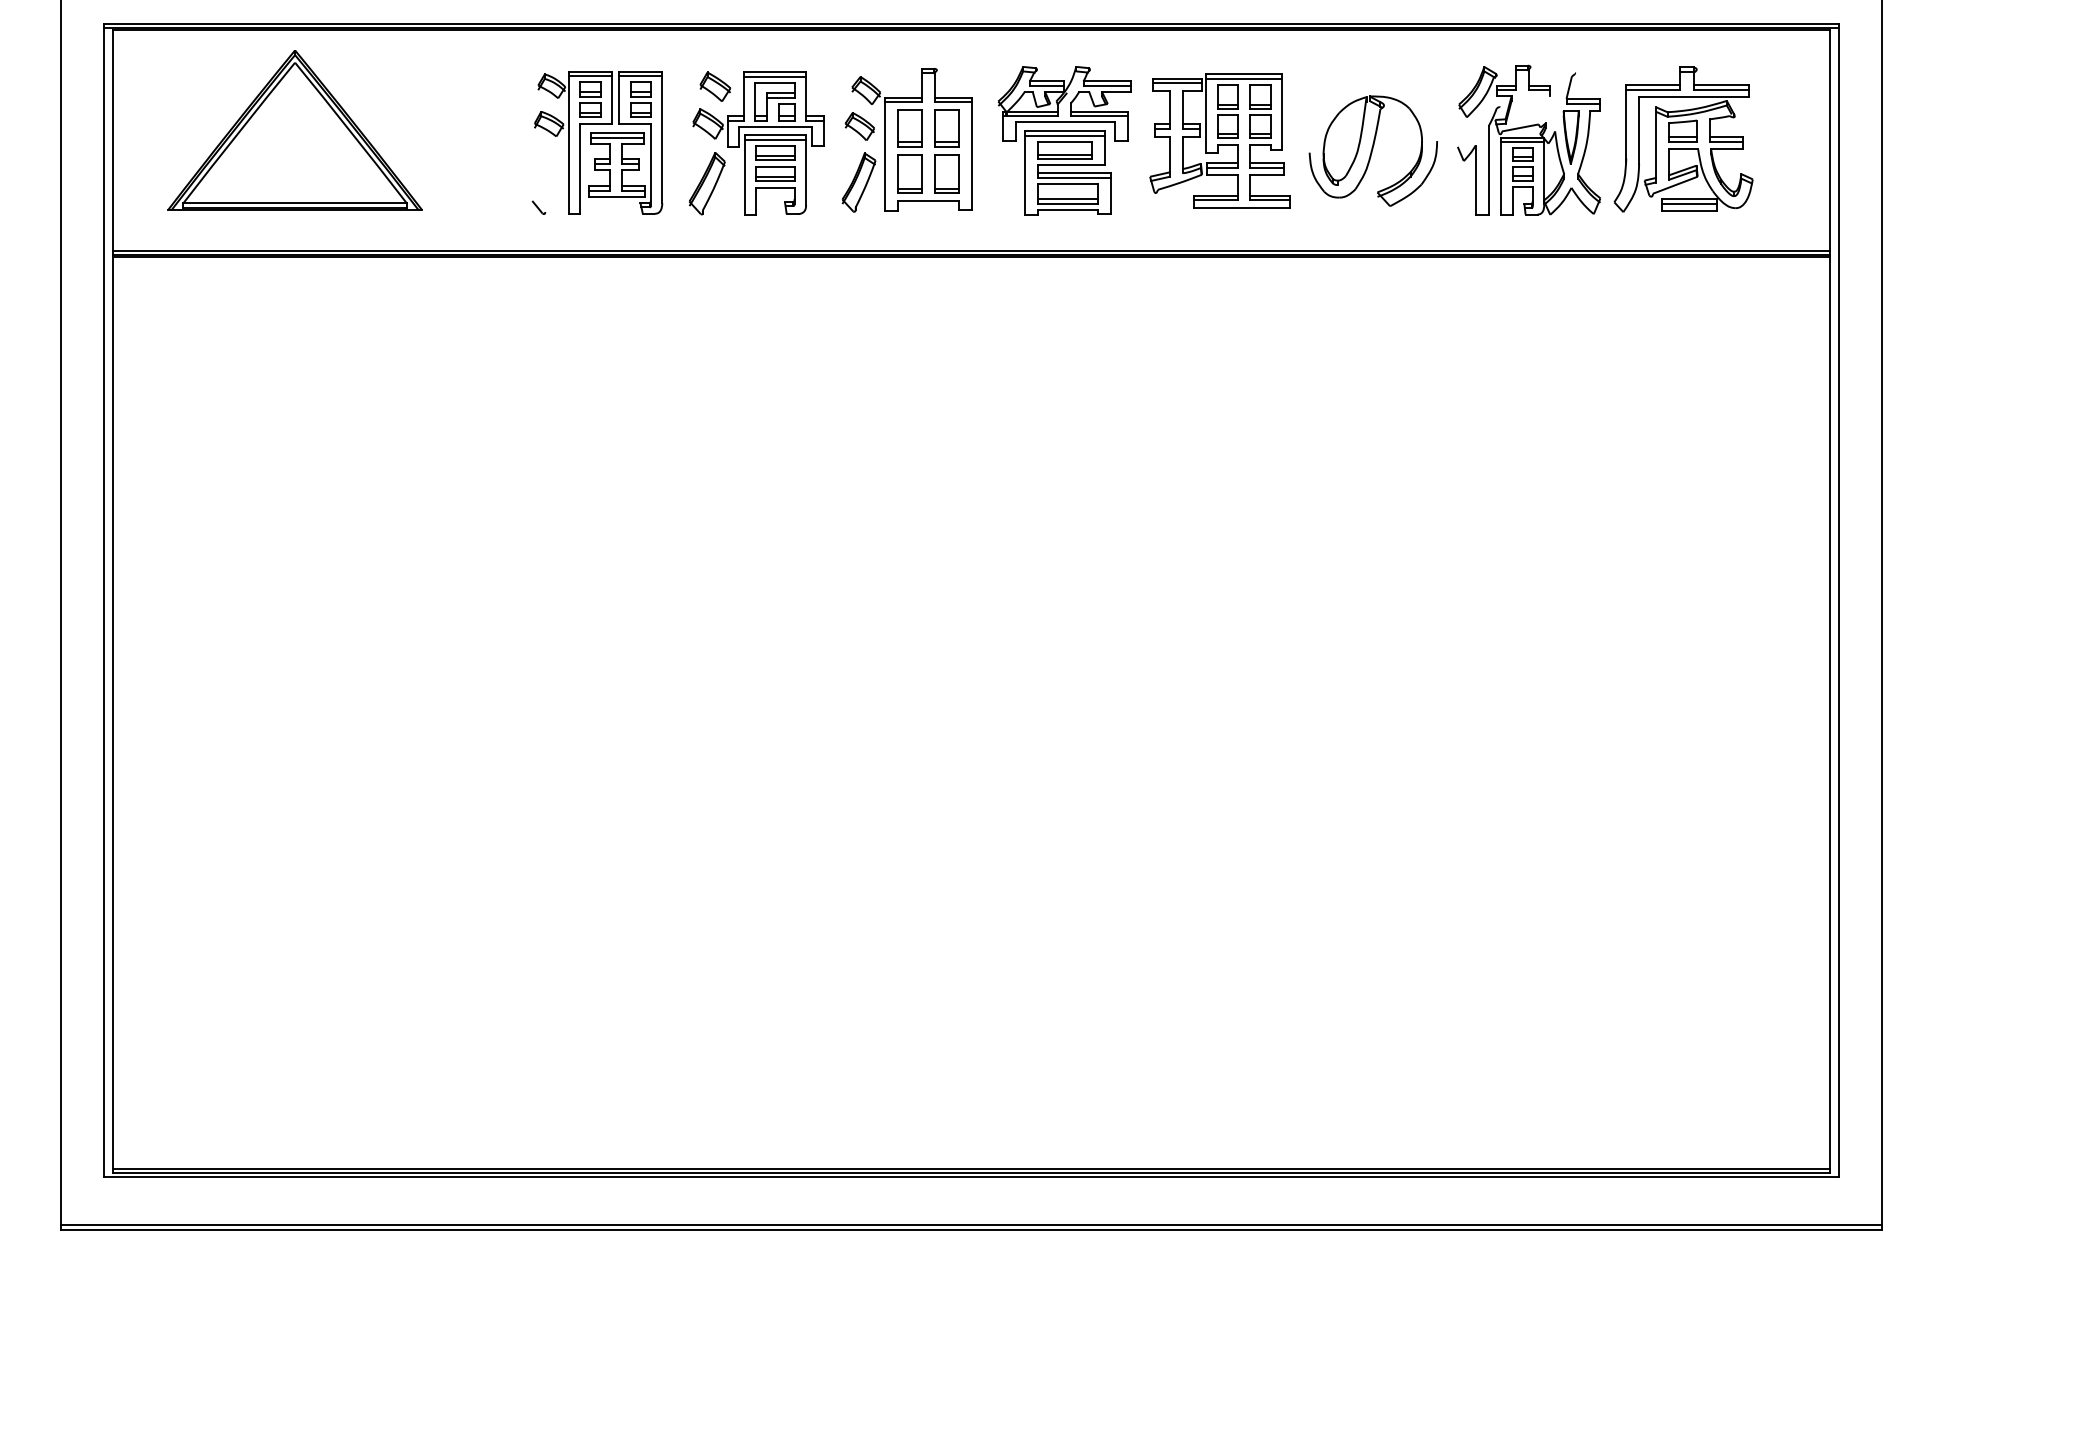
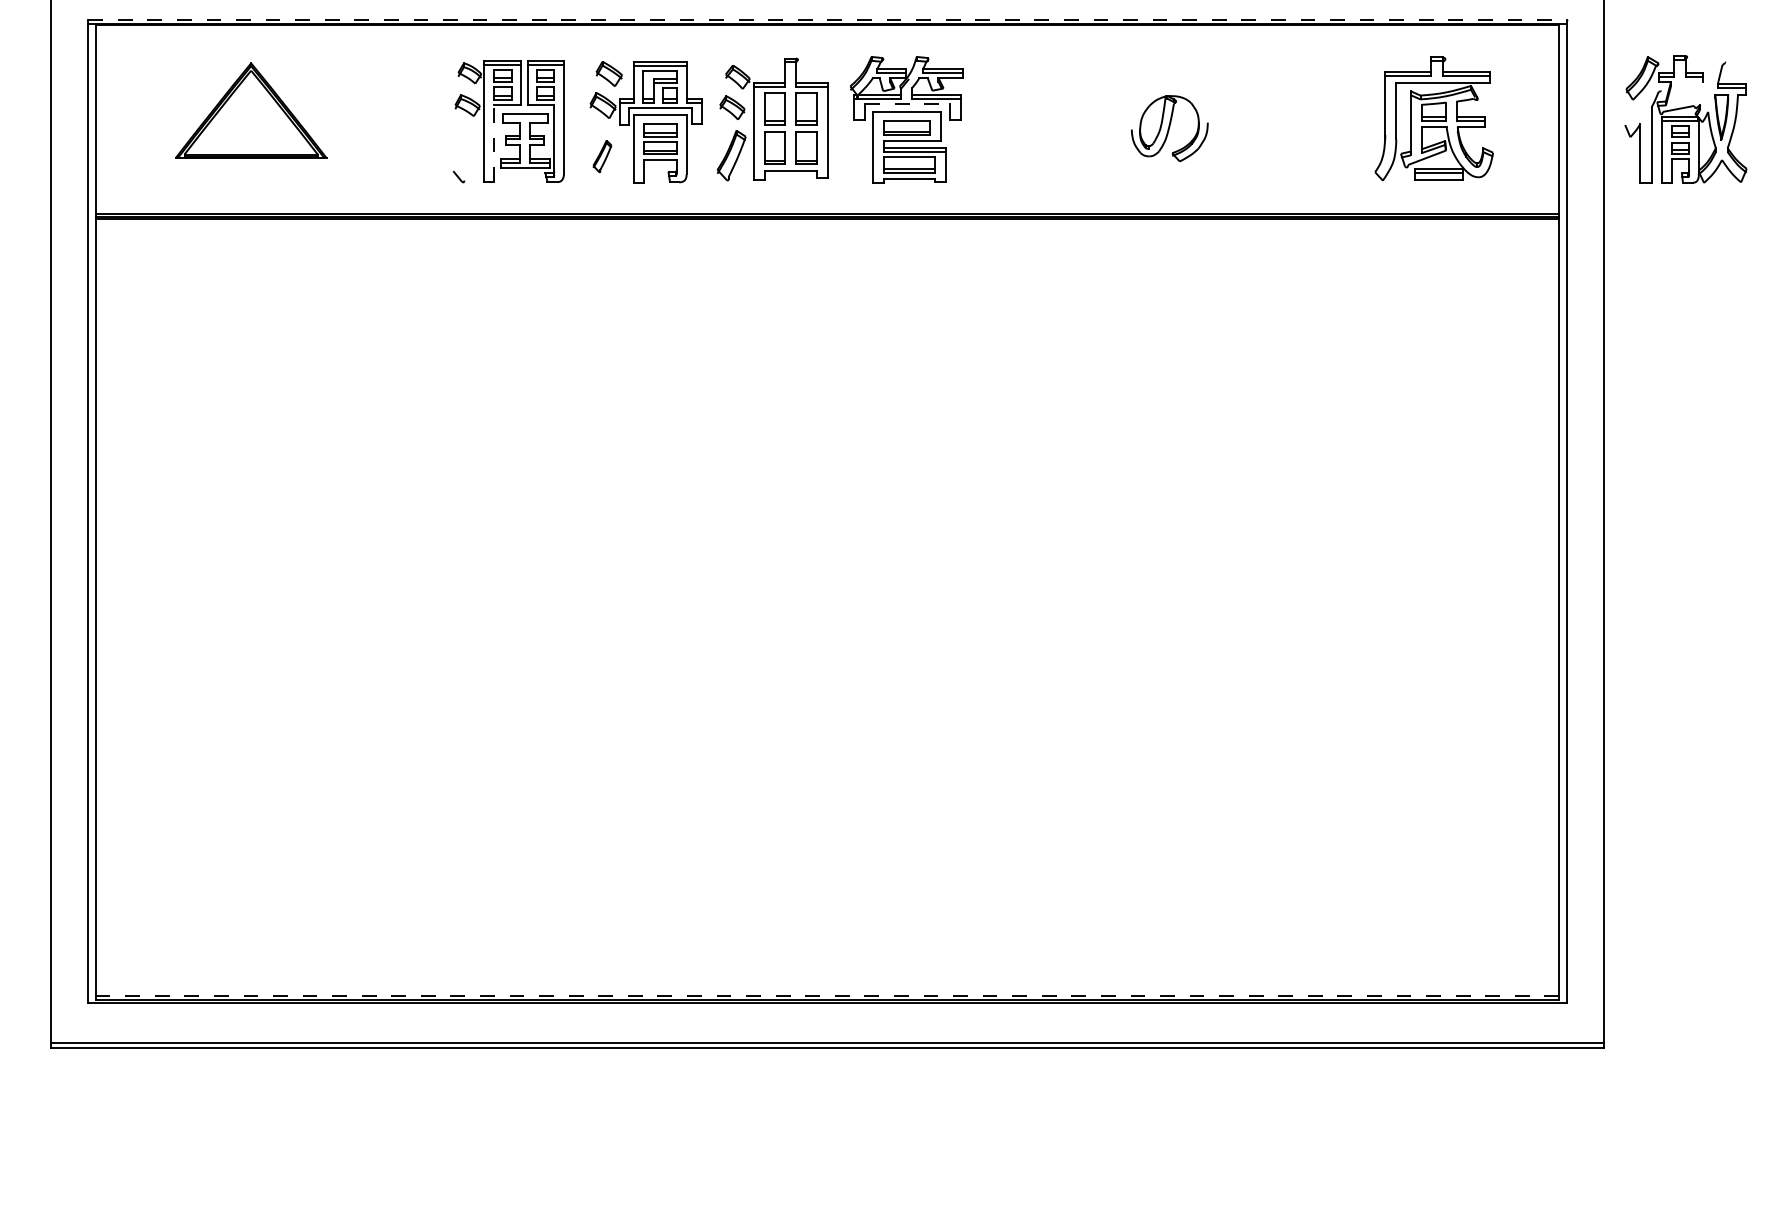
line: (971, 23) -> (827, 19), solid -> dashed
line: (1065, 122) -> (907, 104), solid -> dashed
part: (294, 130) -> (250, 111), size x0.7
line: (1064, 136) -> (906, 116), removed
line: (616, 137) -> (525, 117), removed
line: (775, 139) -> (660, 118), removed
part: (1528, 139) -> (1685, 118), moved
part: (1219, 140) -> (1038, 119), removed
part: (1372, 150) -> (1169, 128), size x0.7
line: (580, 168) -> (494, 143), solid -> dashed
part: (707, 183) -> (602, 156), size x0.6
line: (971, 1168) -> (827, 995), solid -> dashed

